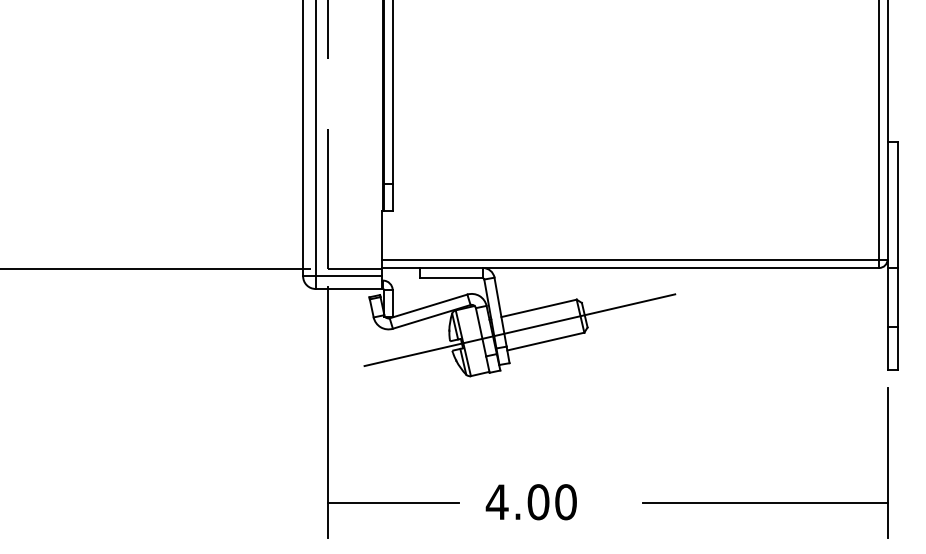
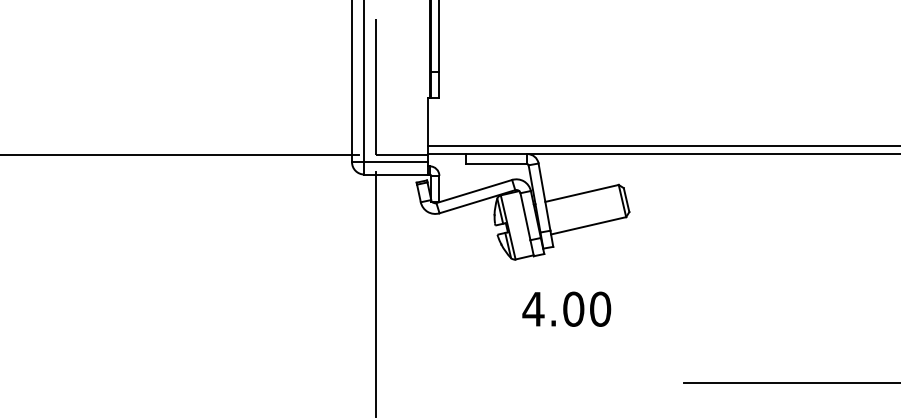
line: (519, 330) -> (562, 214), removed
line: (393, 502) -> (440, 382), removed
text: (530, 502) -> (565, 309), moved

